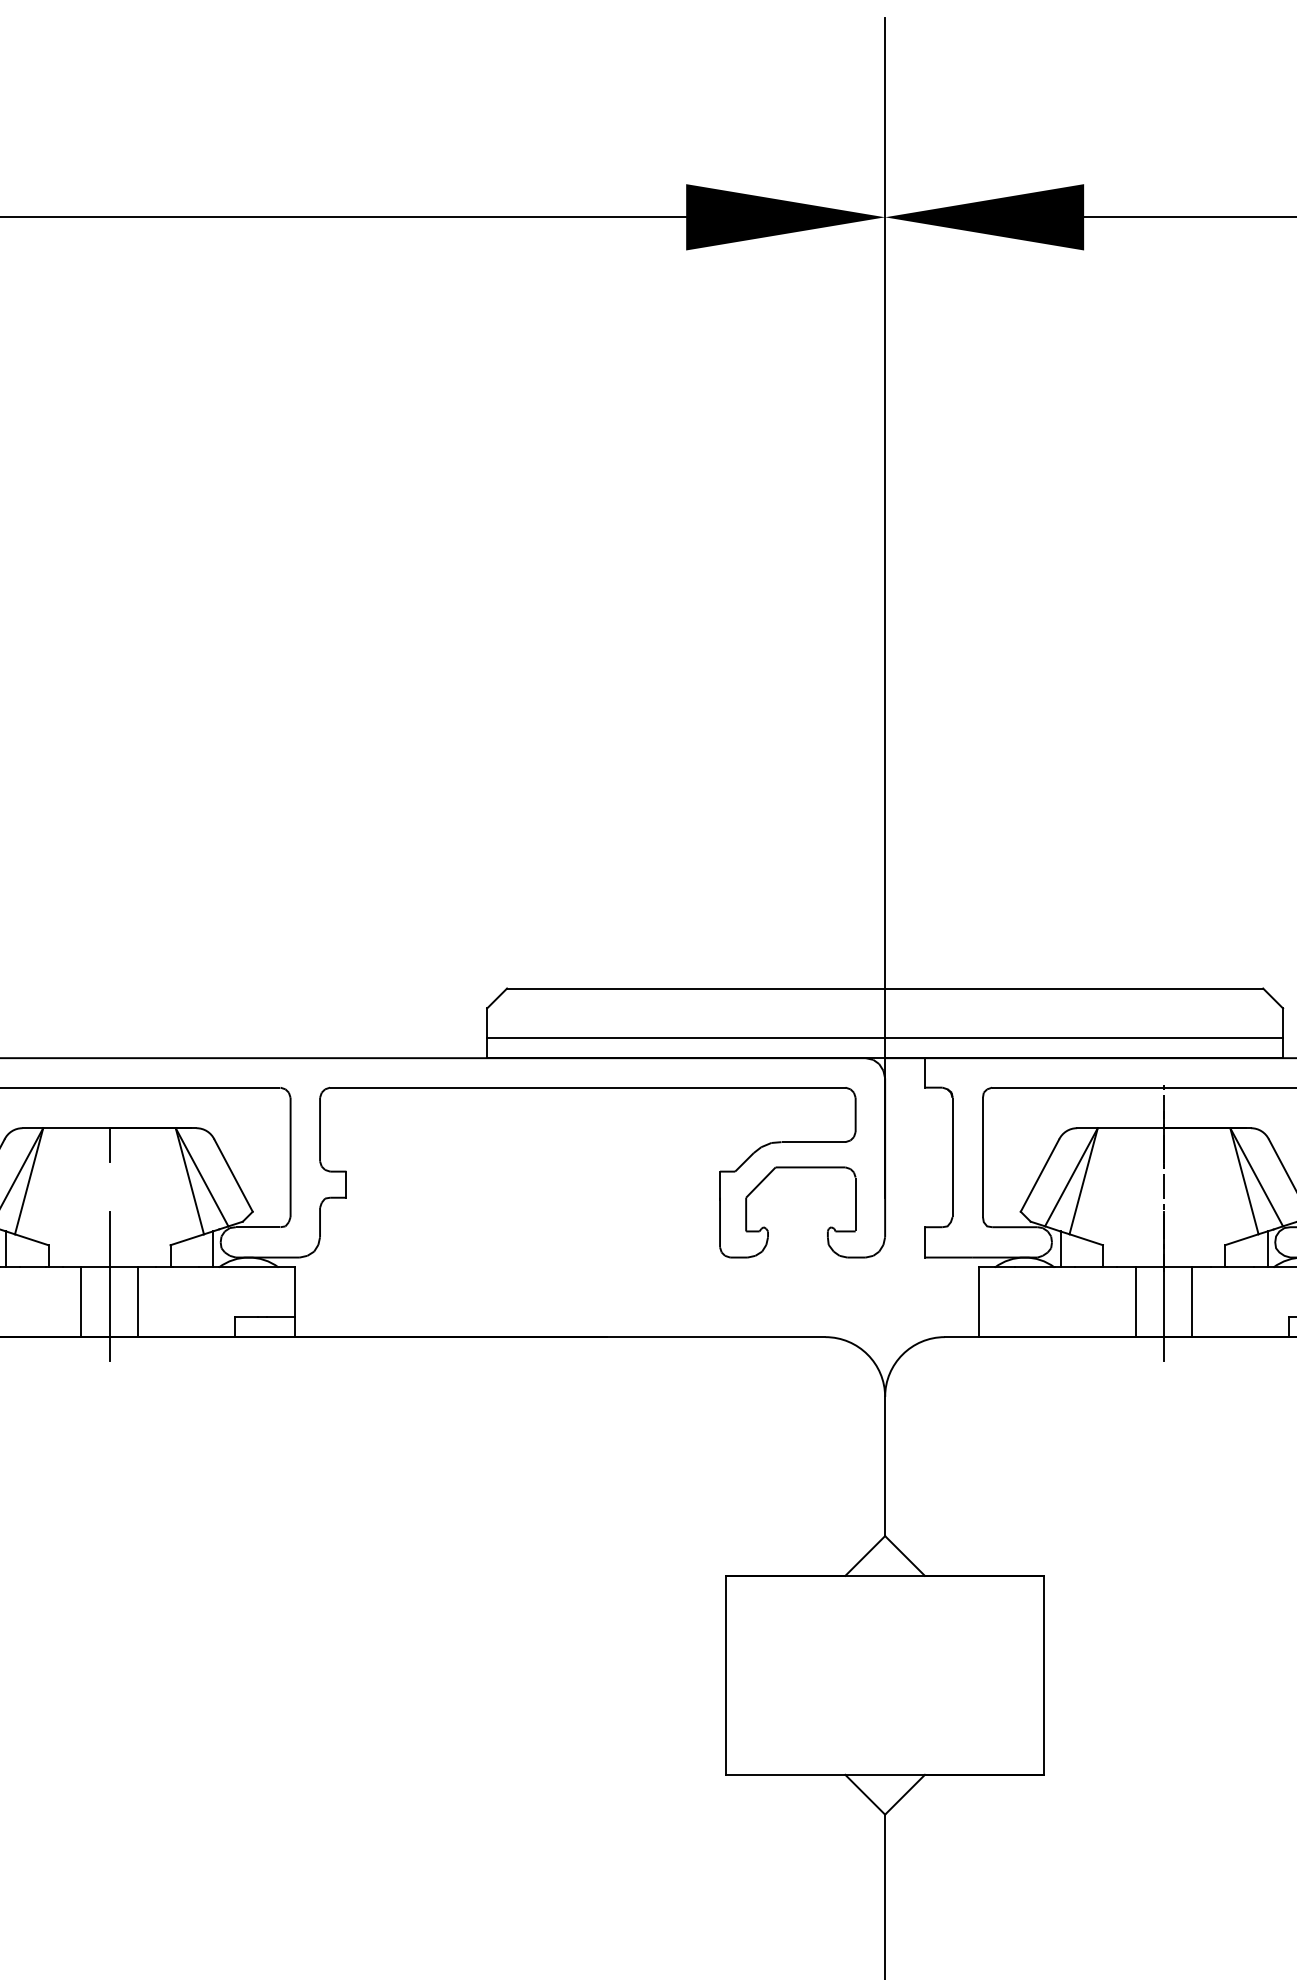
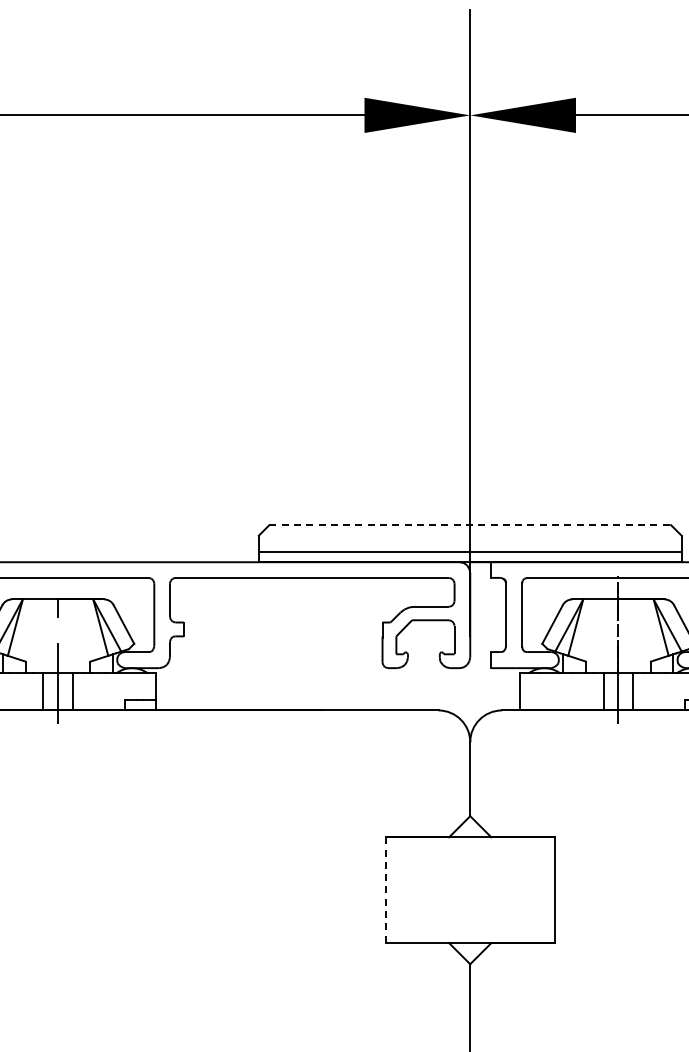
line: (885, 989) -> (470, 525), solid -> dashed
line: (725, 1675) -> (385, 890), solid -> dashed

